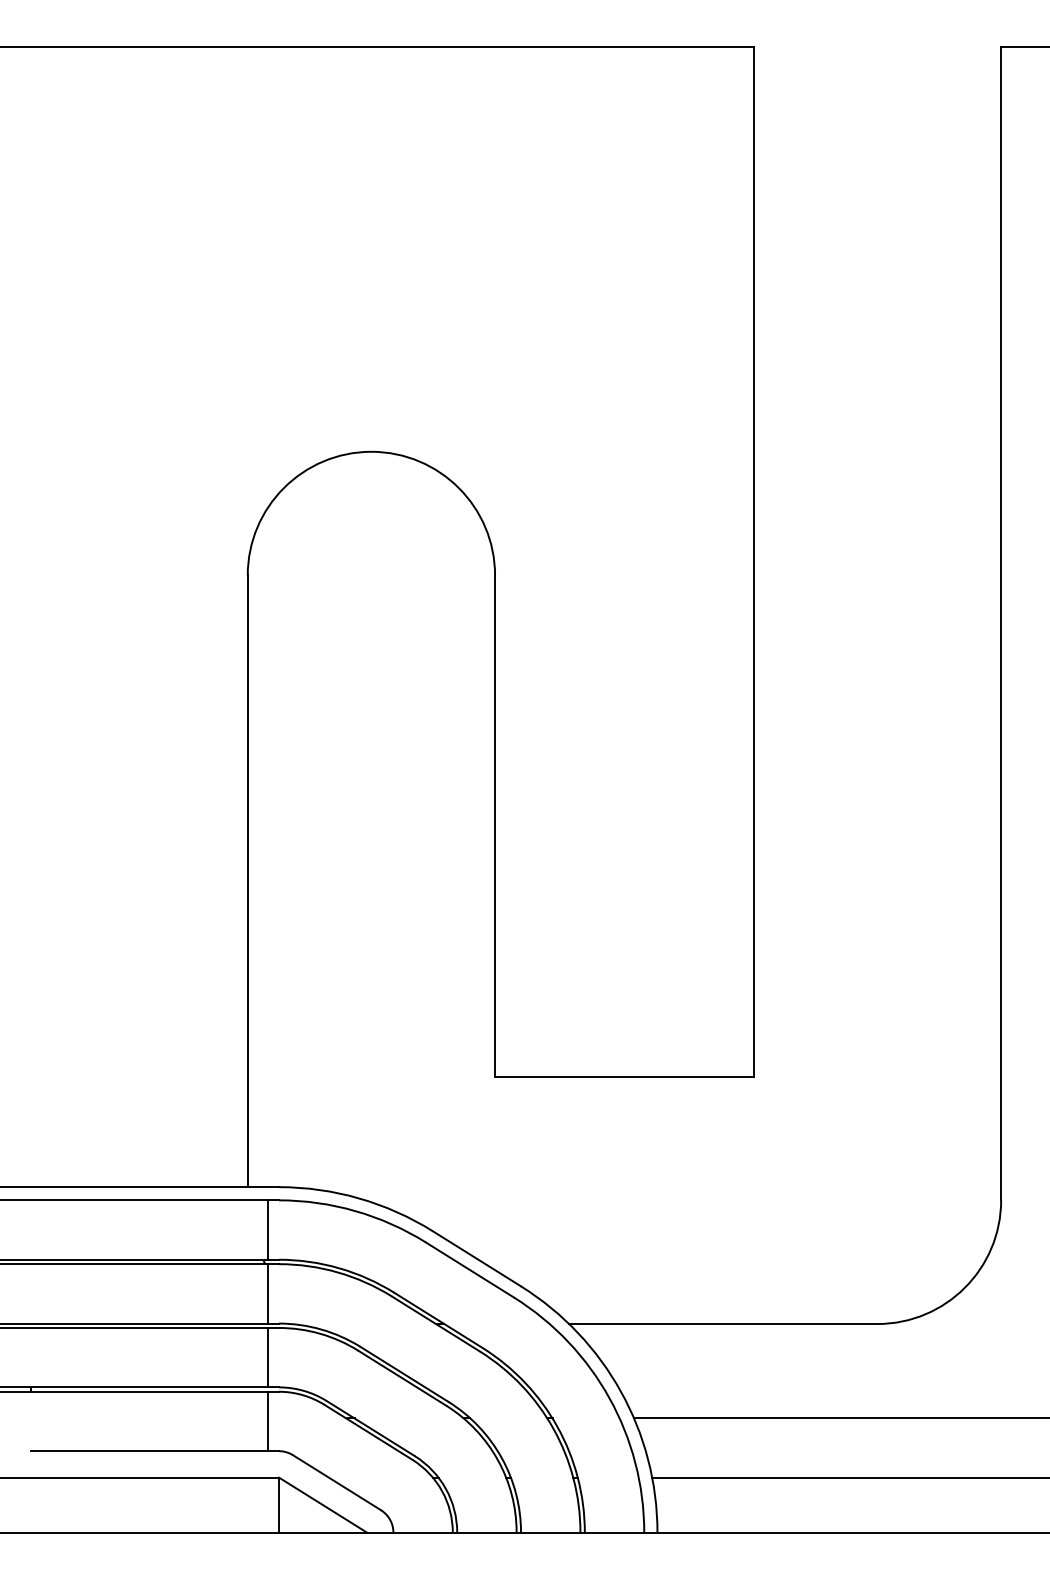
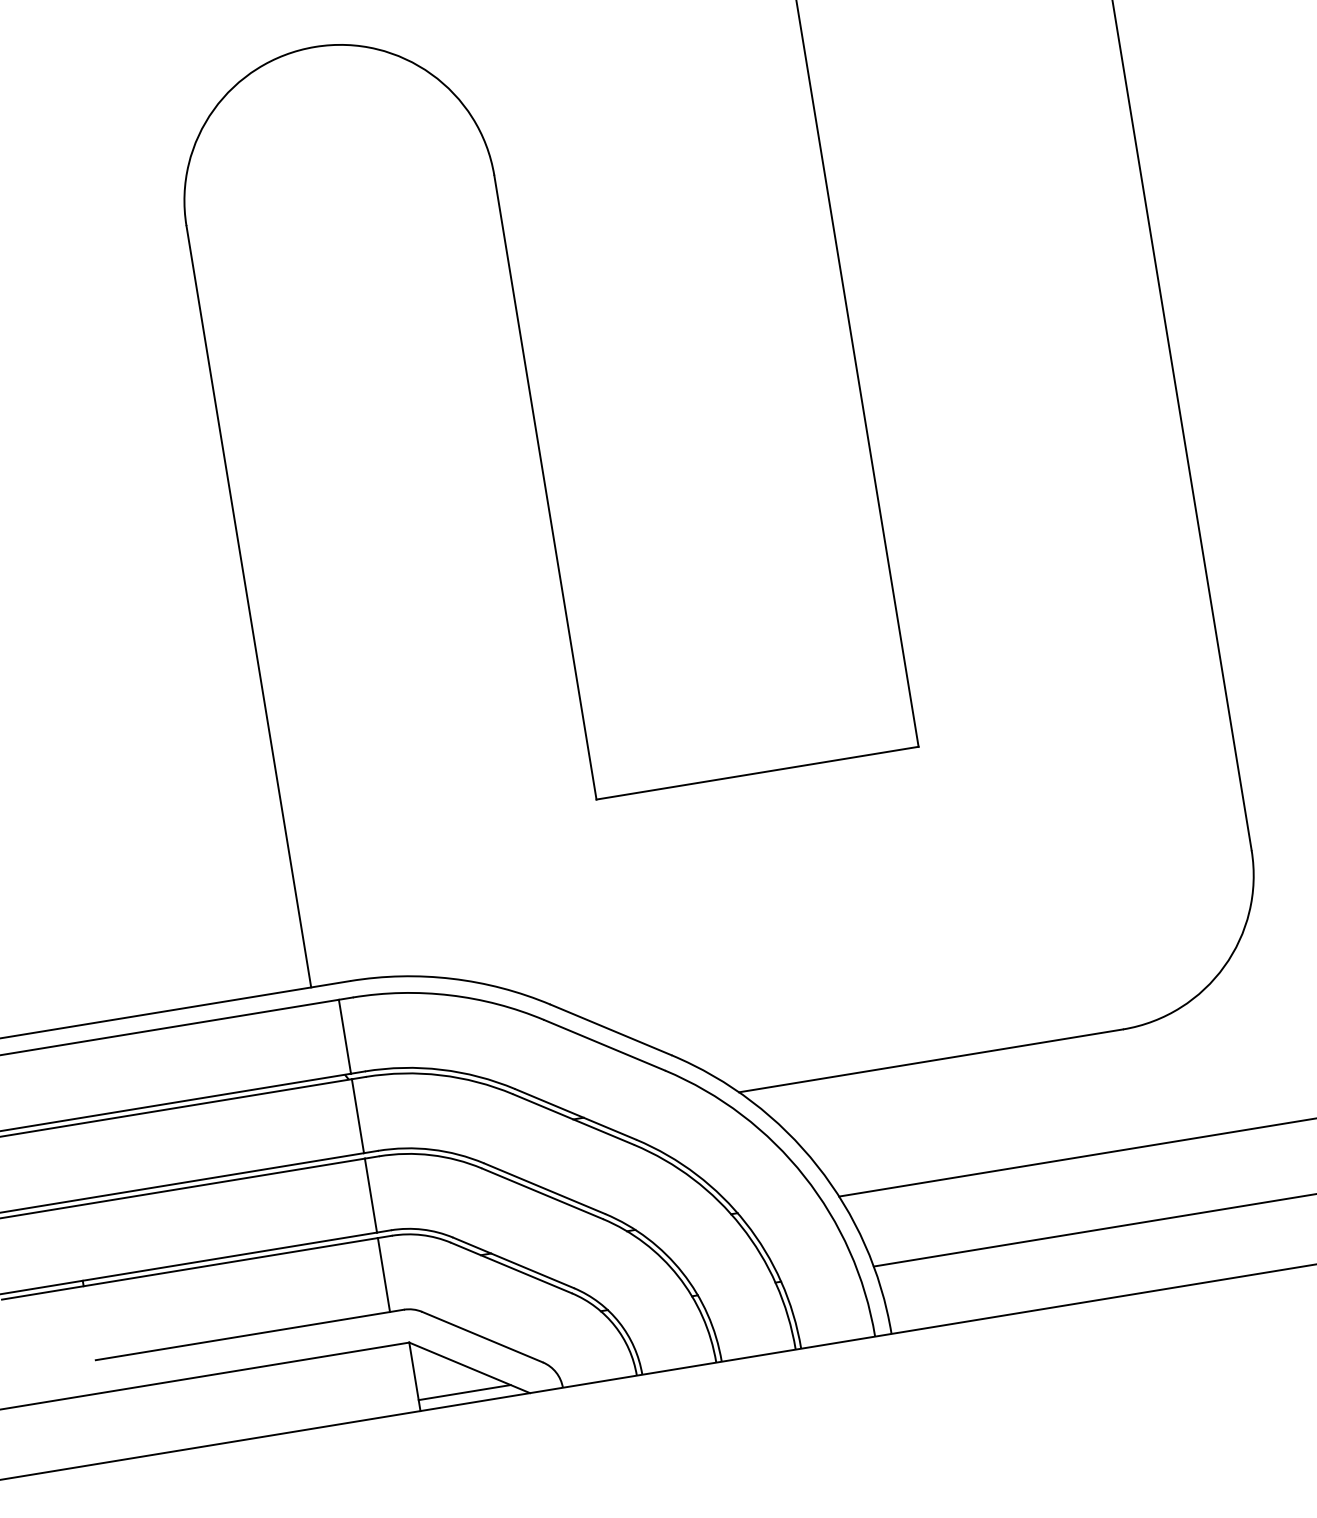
line: (315, 1523) -> (464, 1392), added

